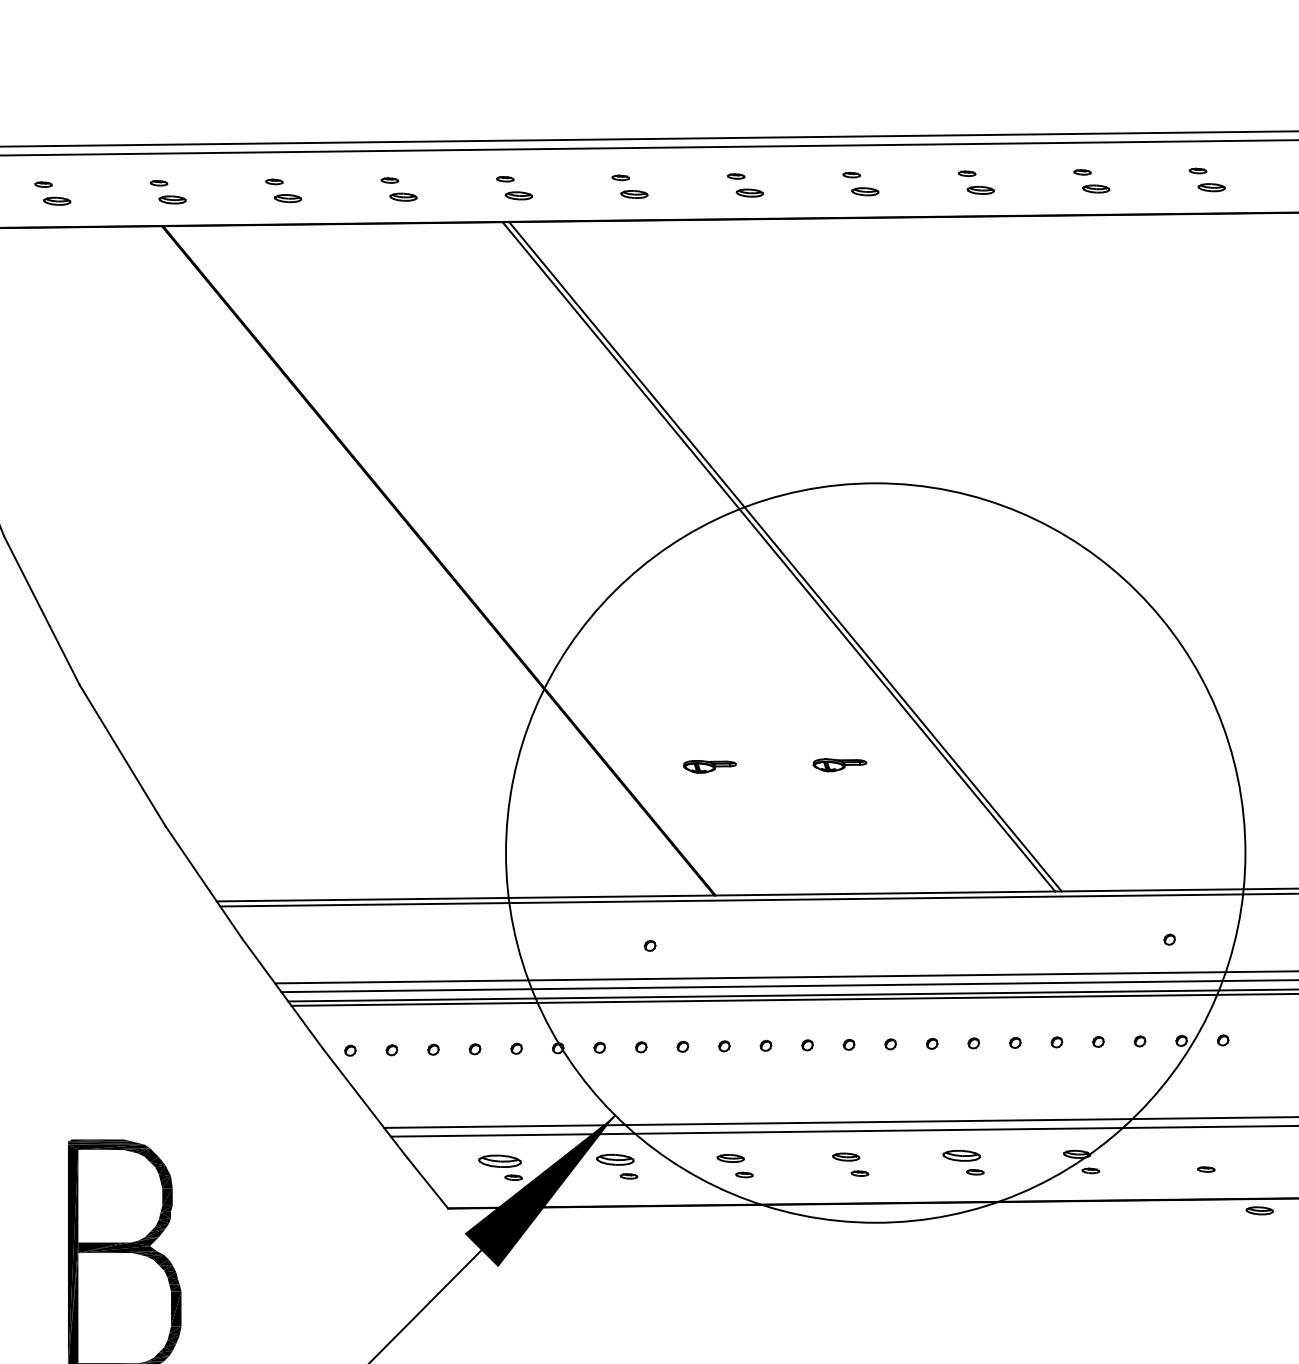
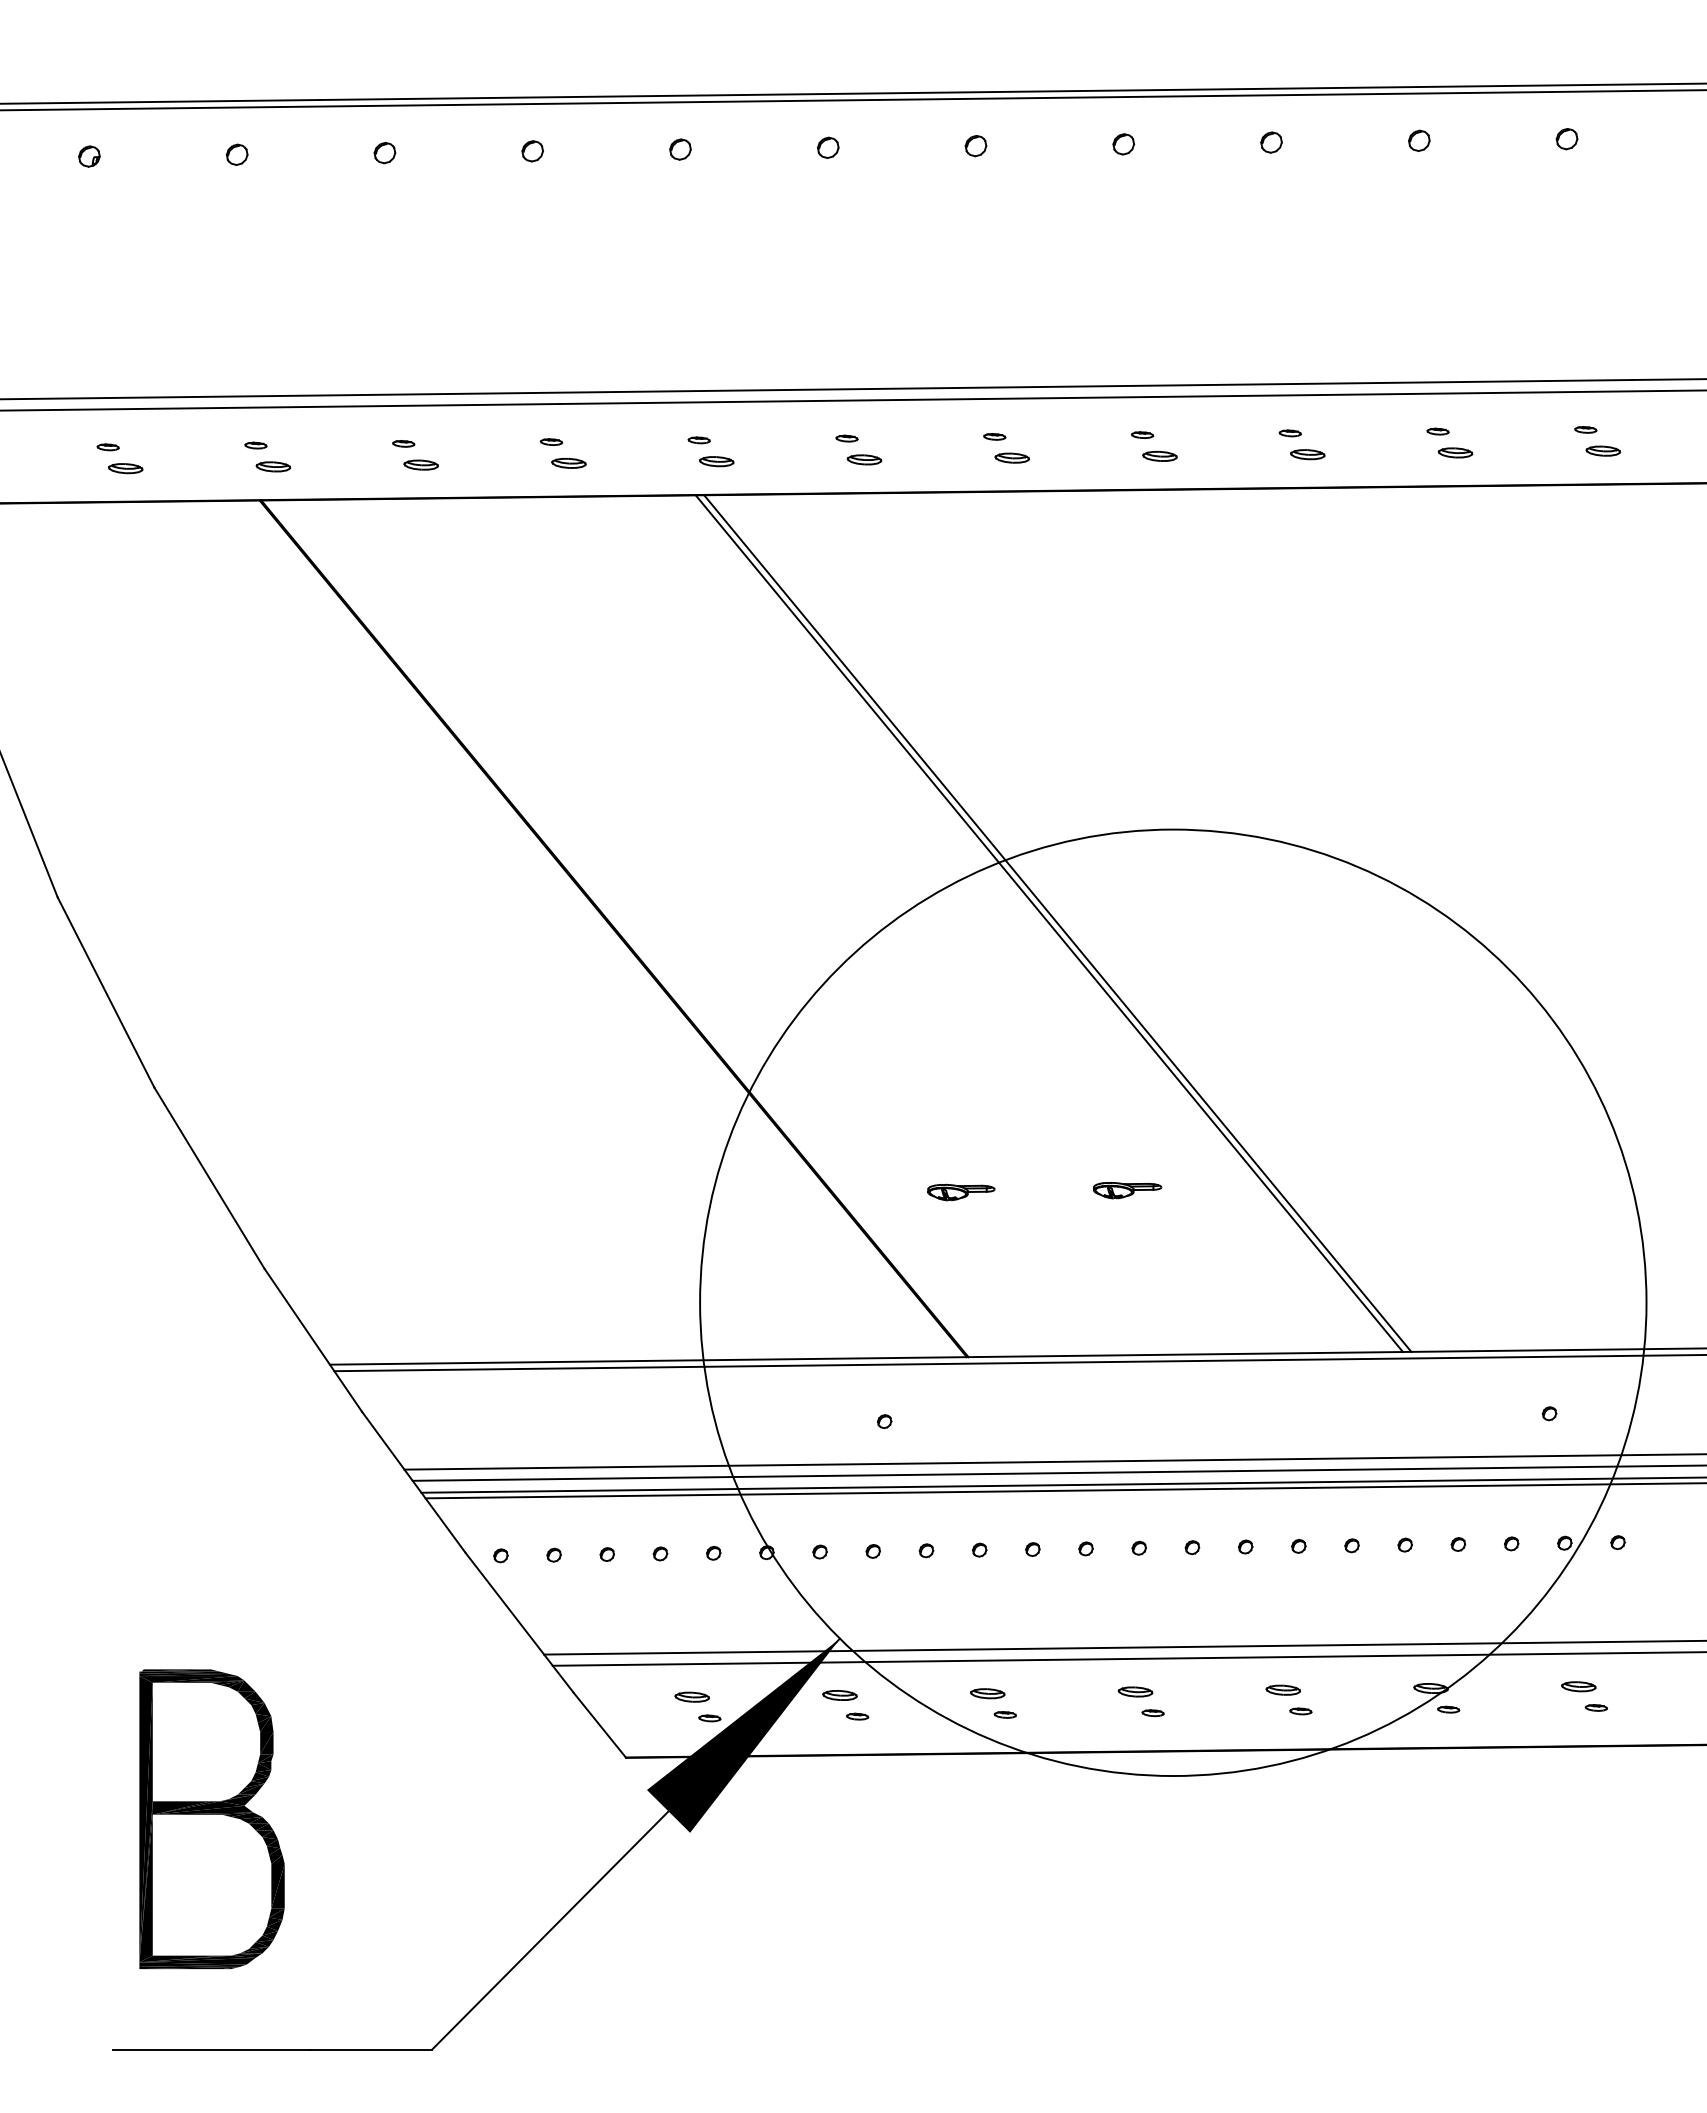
part: (961, 1155) -> (1282, 1689), size x0.71
part: (614, 1159) -> (839, 1695), size x0.71
part: (499, 1160) -> (691, 1696), size x0.62
part: (1259, 1210) -> (1578, 1686), moved

